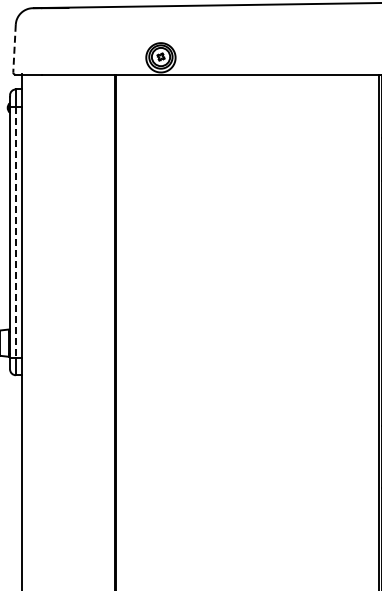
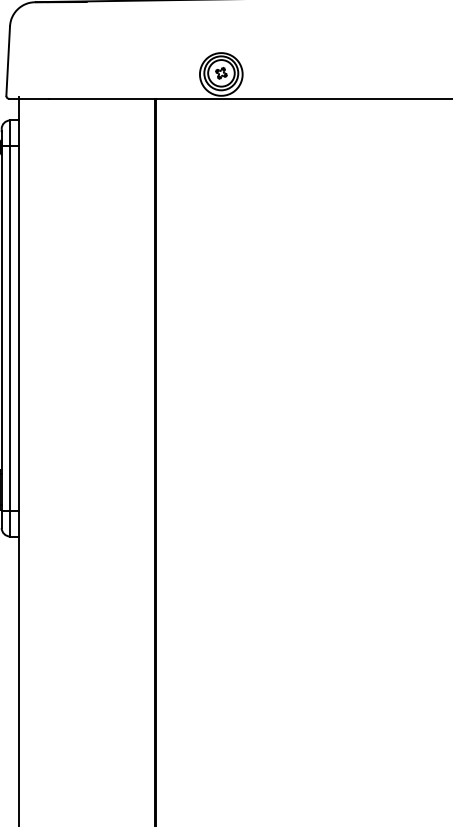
line: (14, 48) -> (8, 60), dashed -> solid
line: (15, 232) -> (9, 328), dashed -> solid

